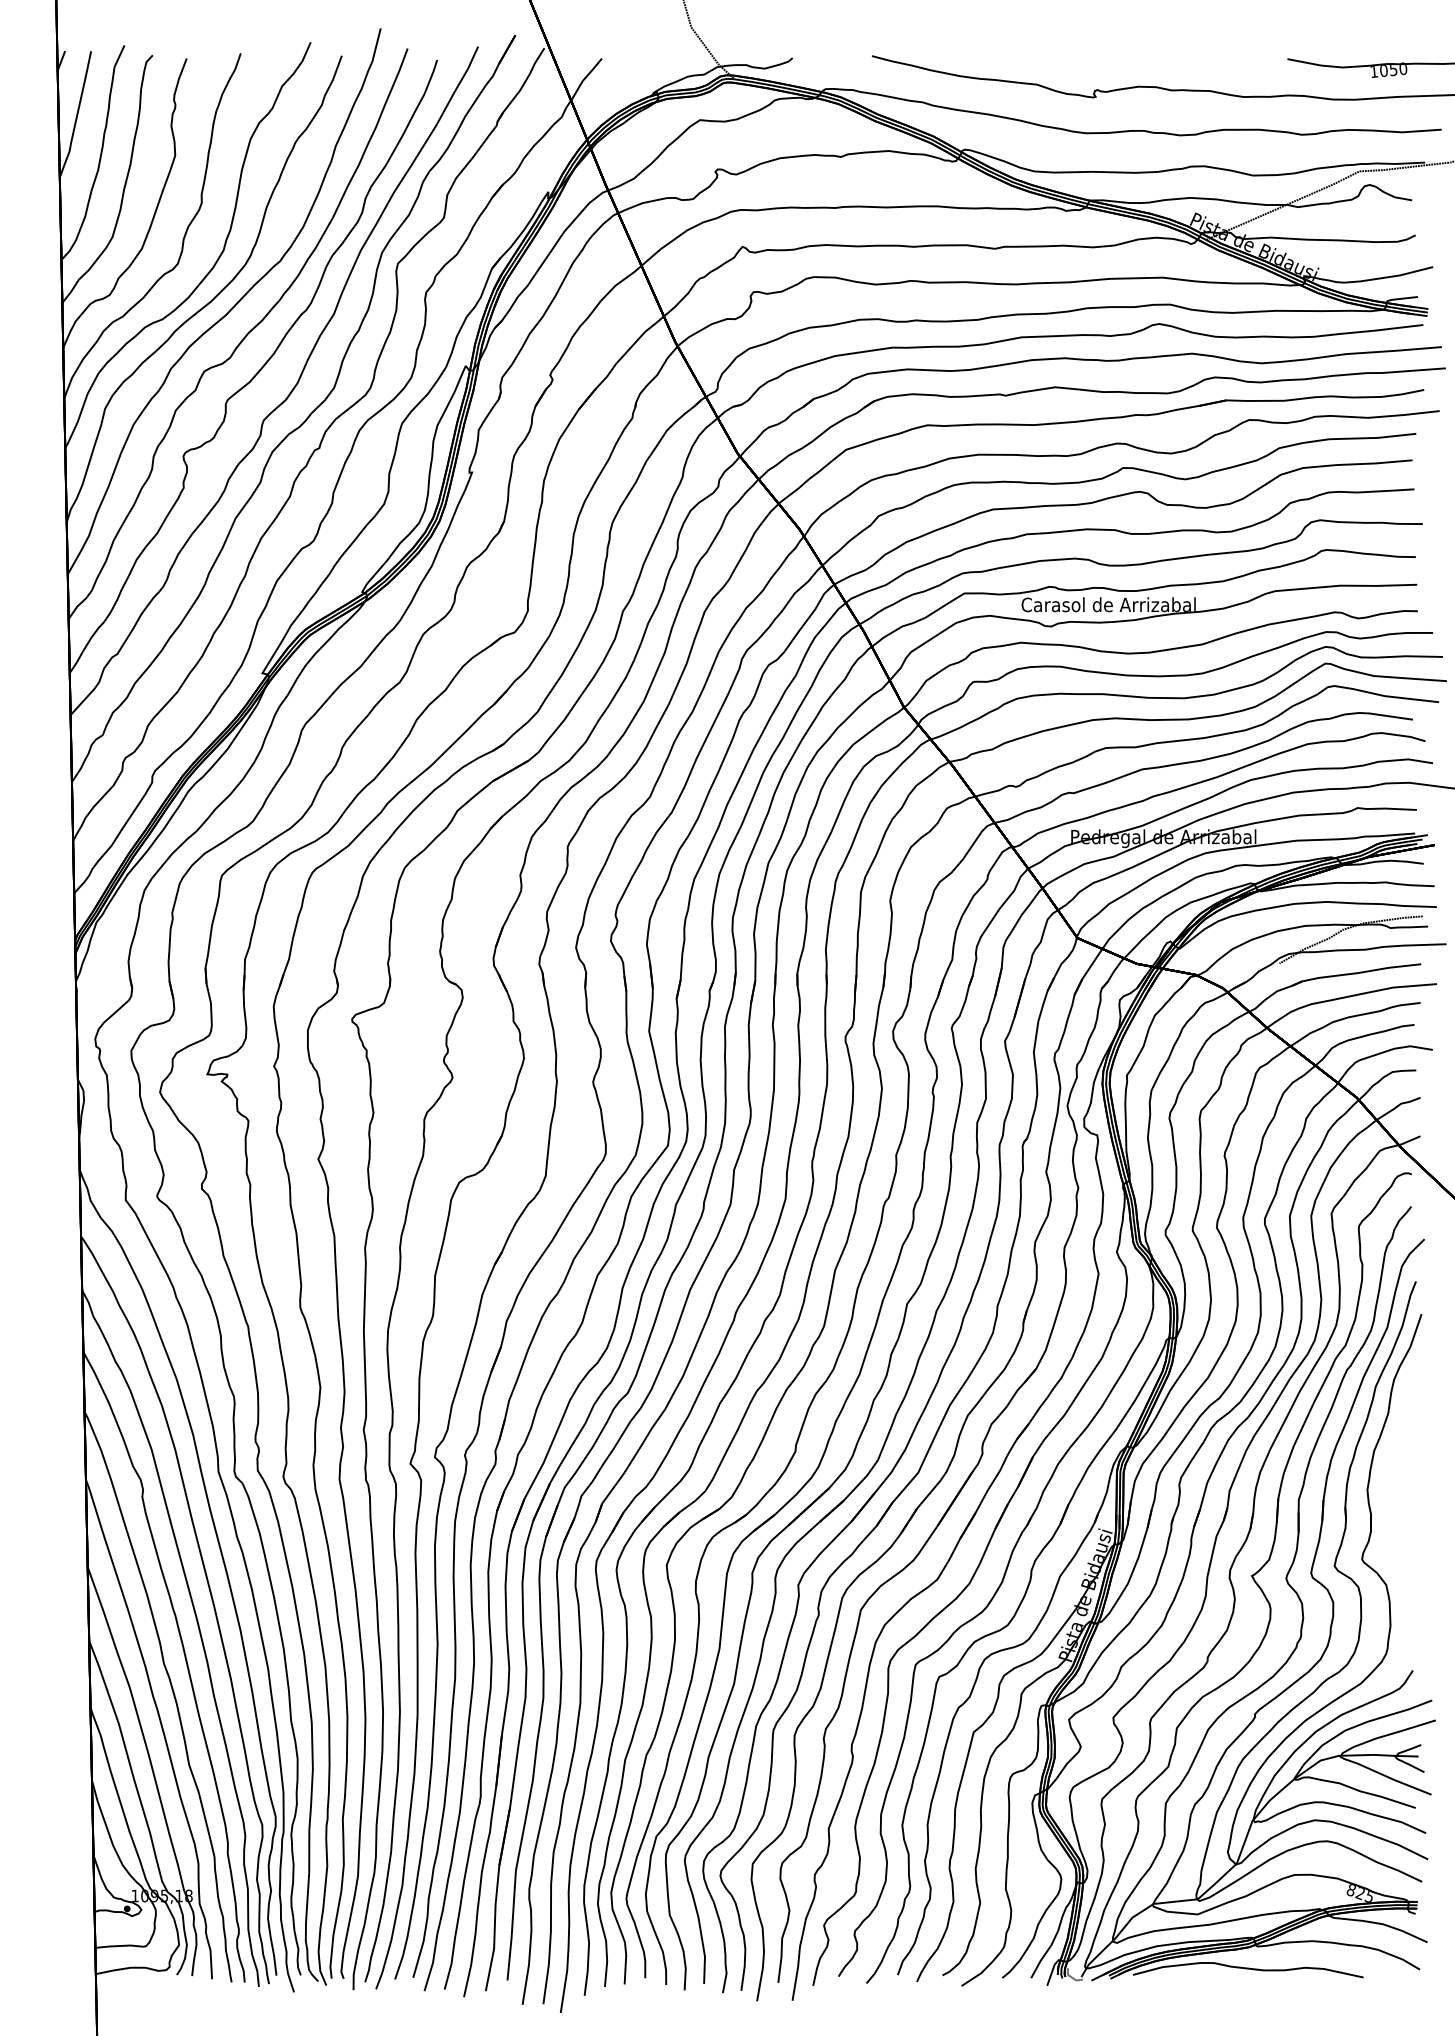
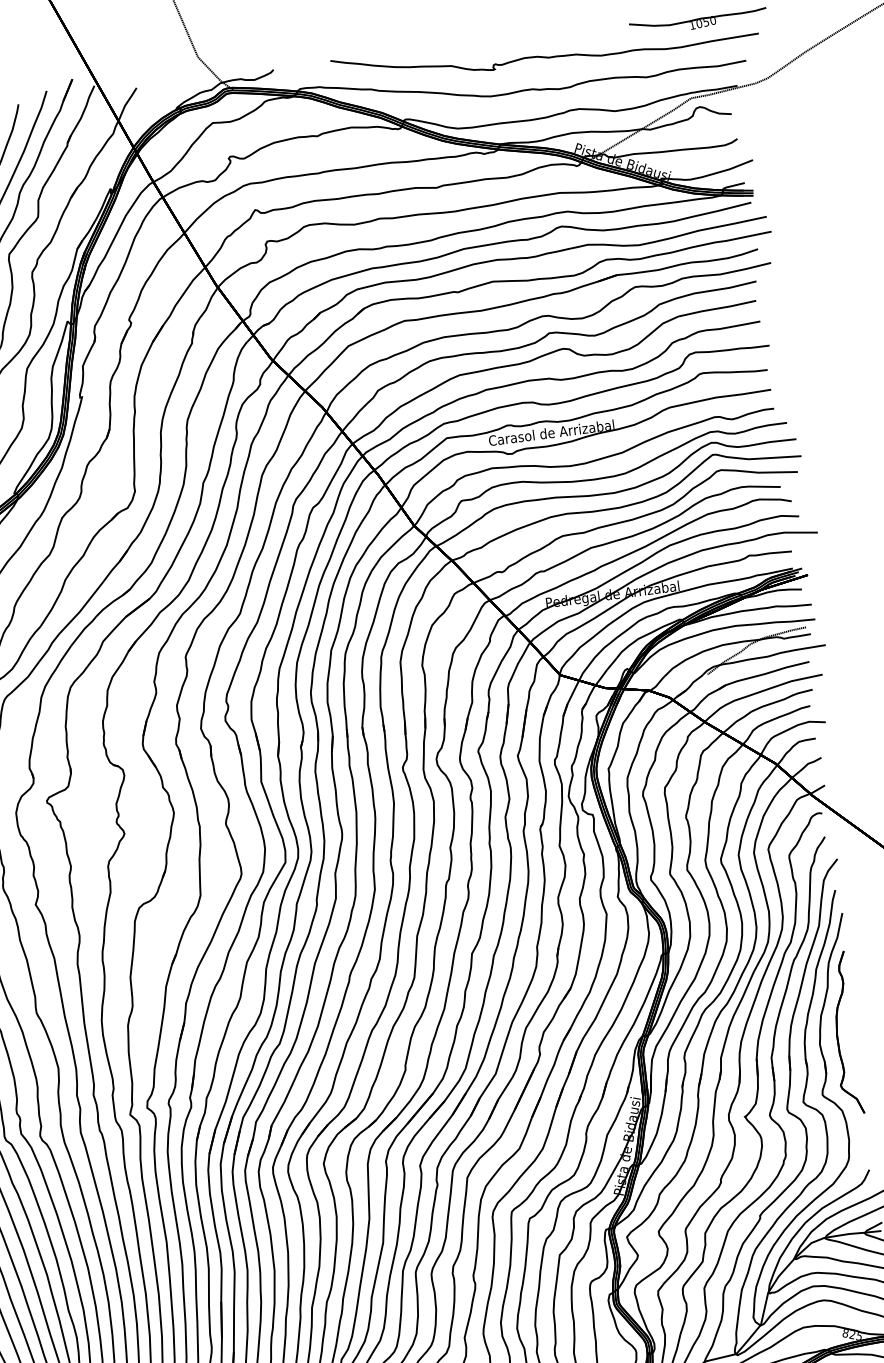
part: (1394, 1475) -> (837, 1031), added

